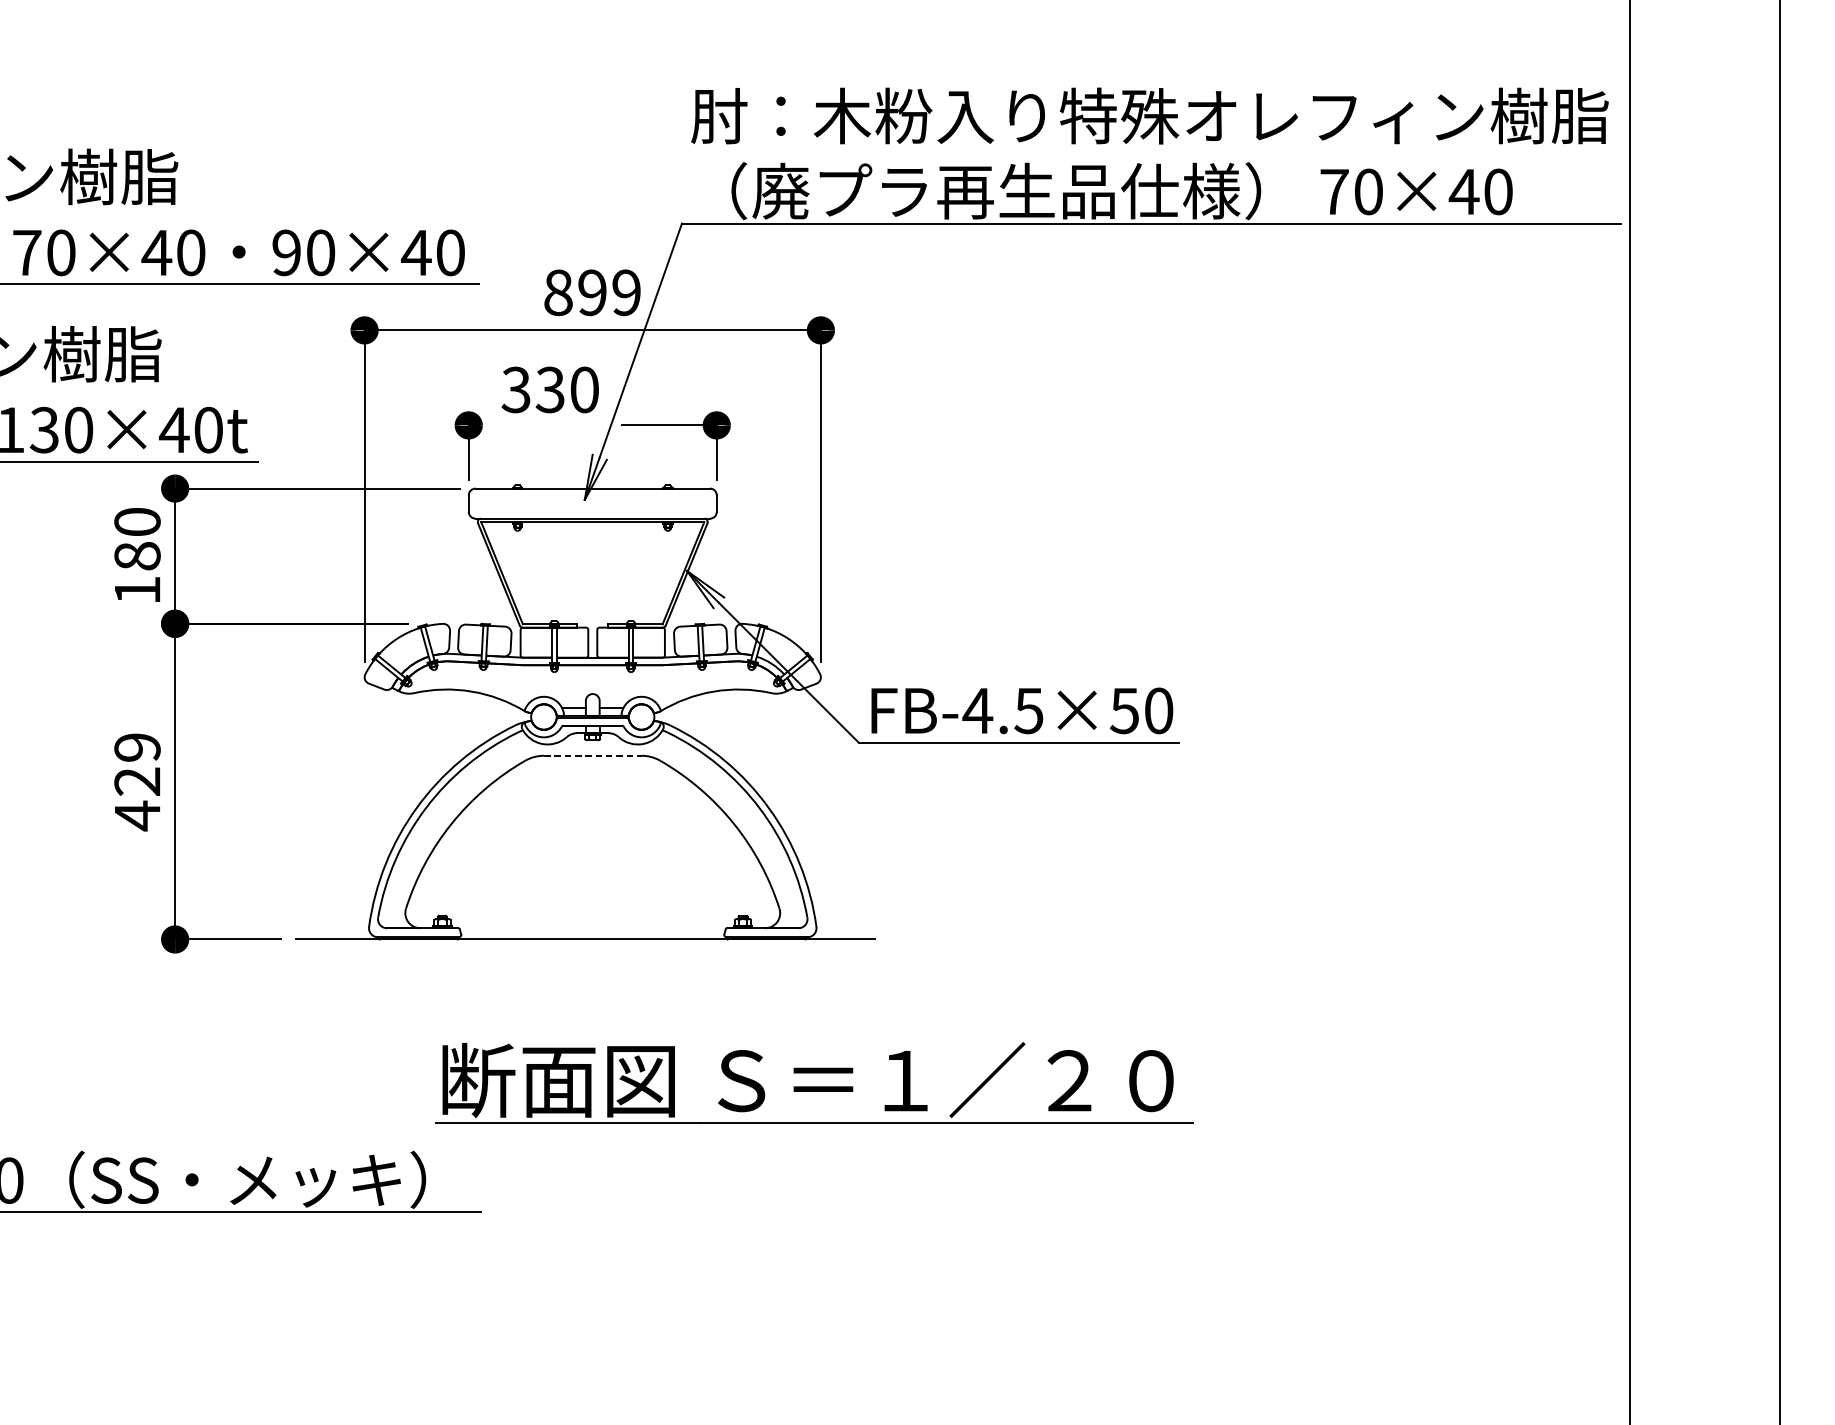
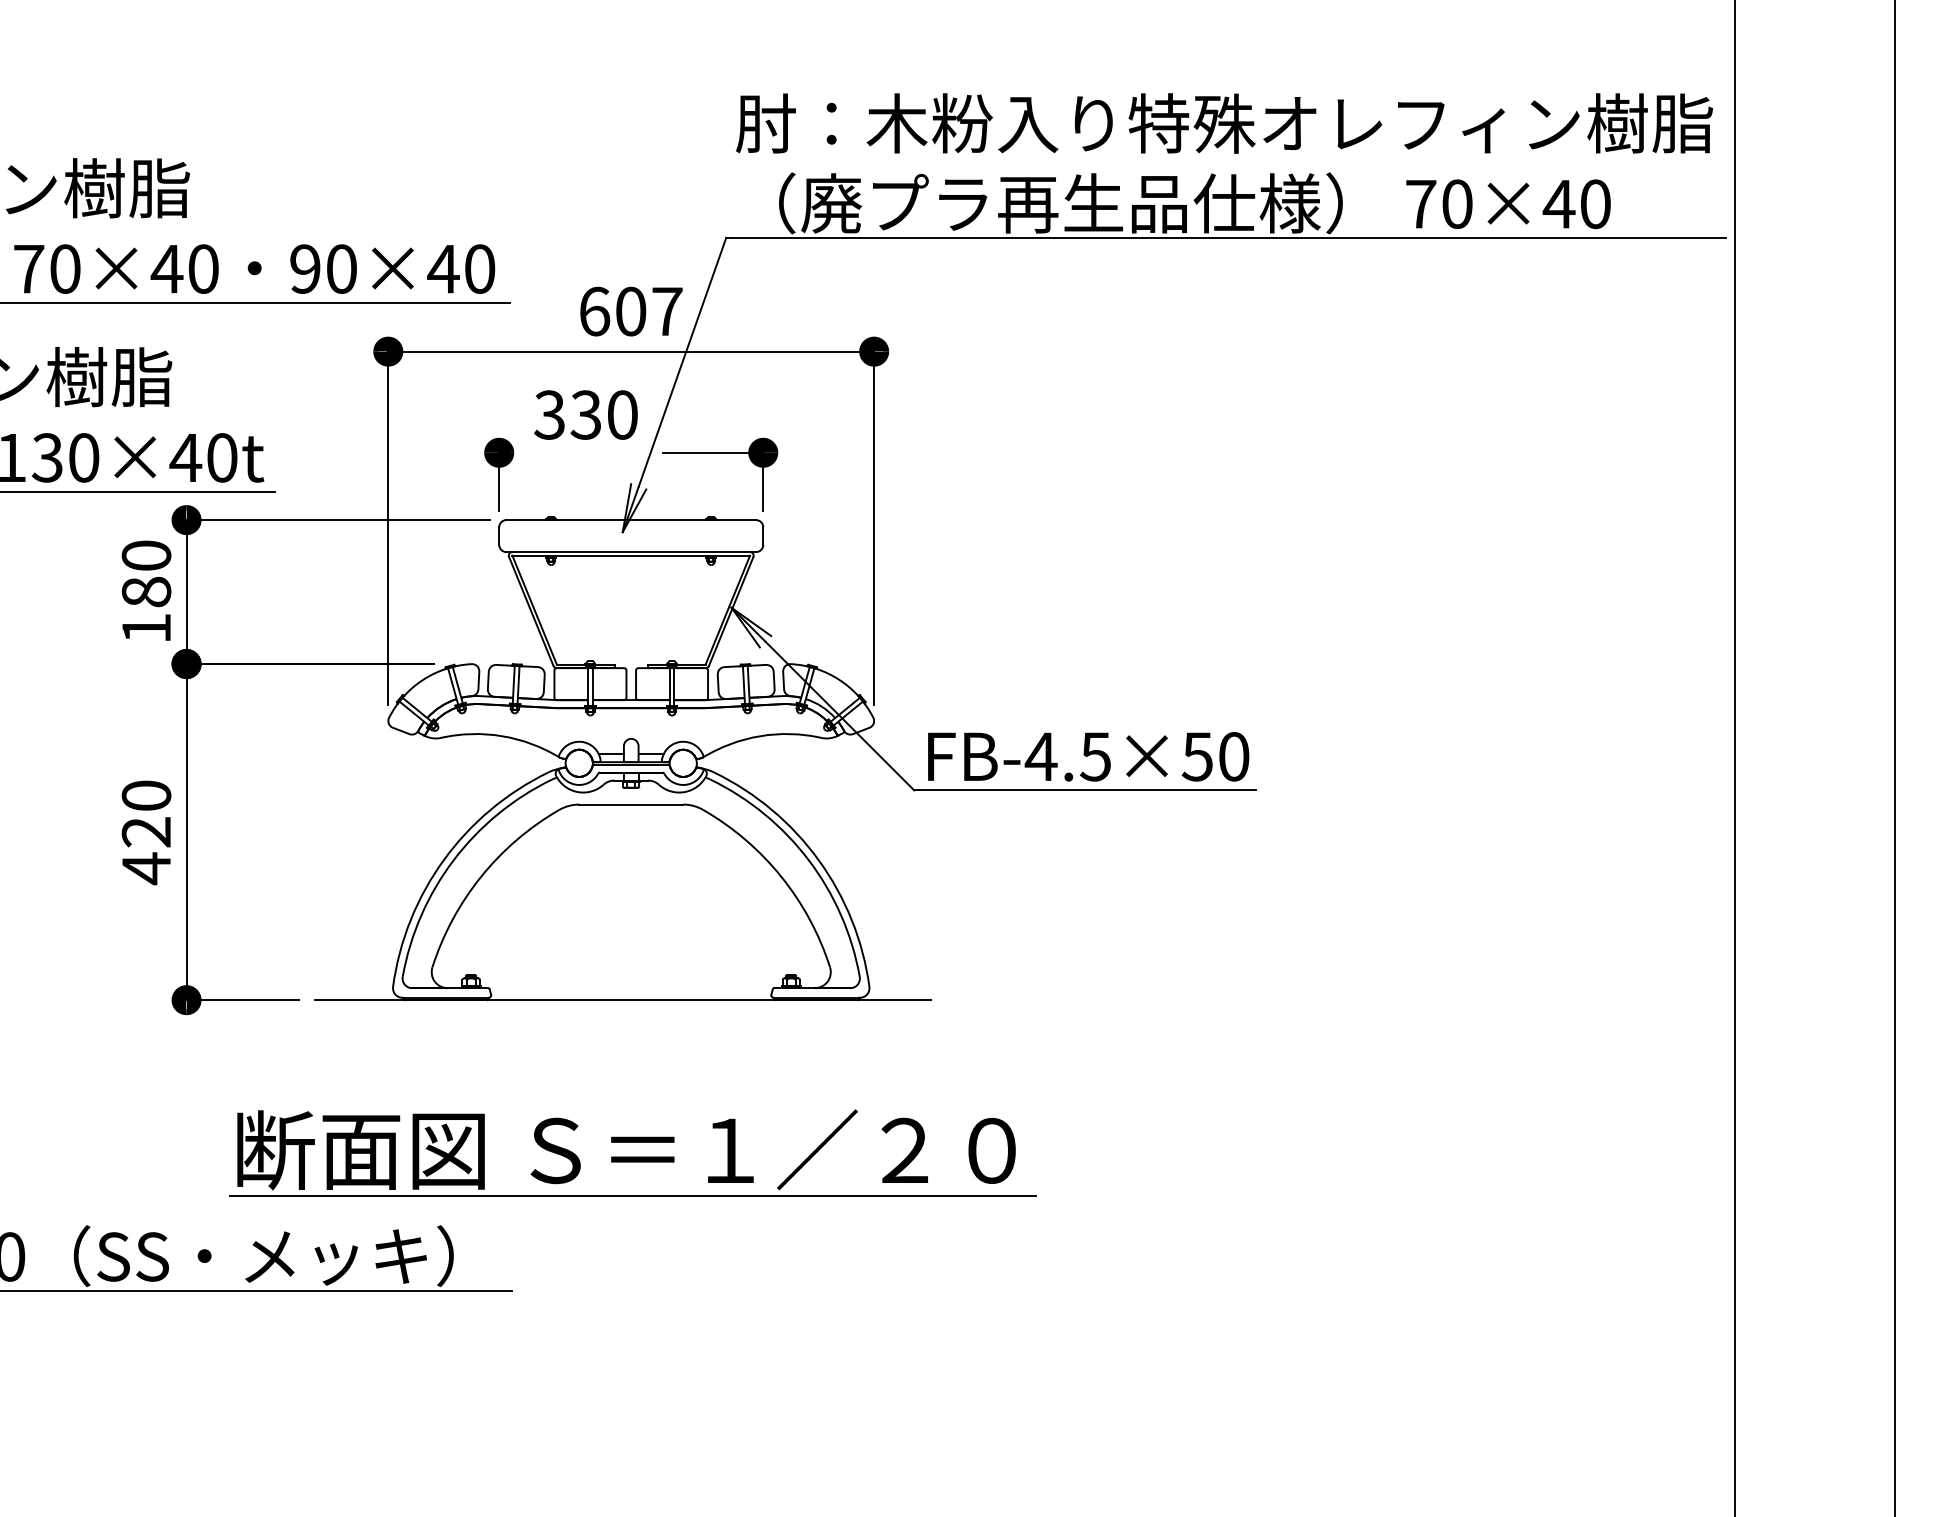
text: (592, 292) -> (630, 311), 899 -> 607
text: (137, 747) -> (146, 795), 429 -> 420
line: (593, 755) -> (631, 804), dashed -> solid
part: (813, 1082) -> (632, 1152), moved

